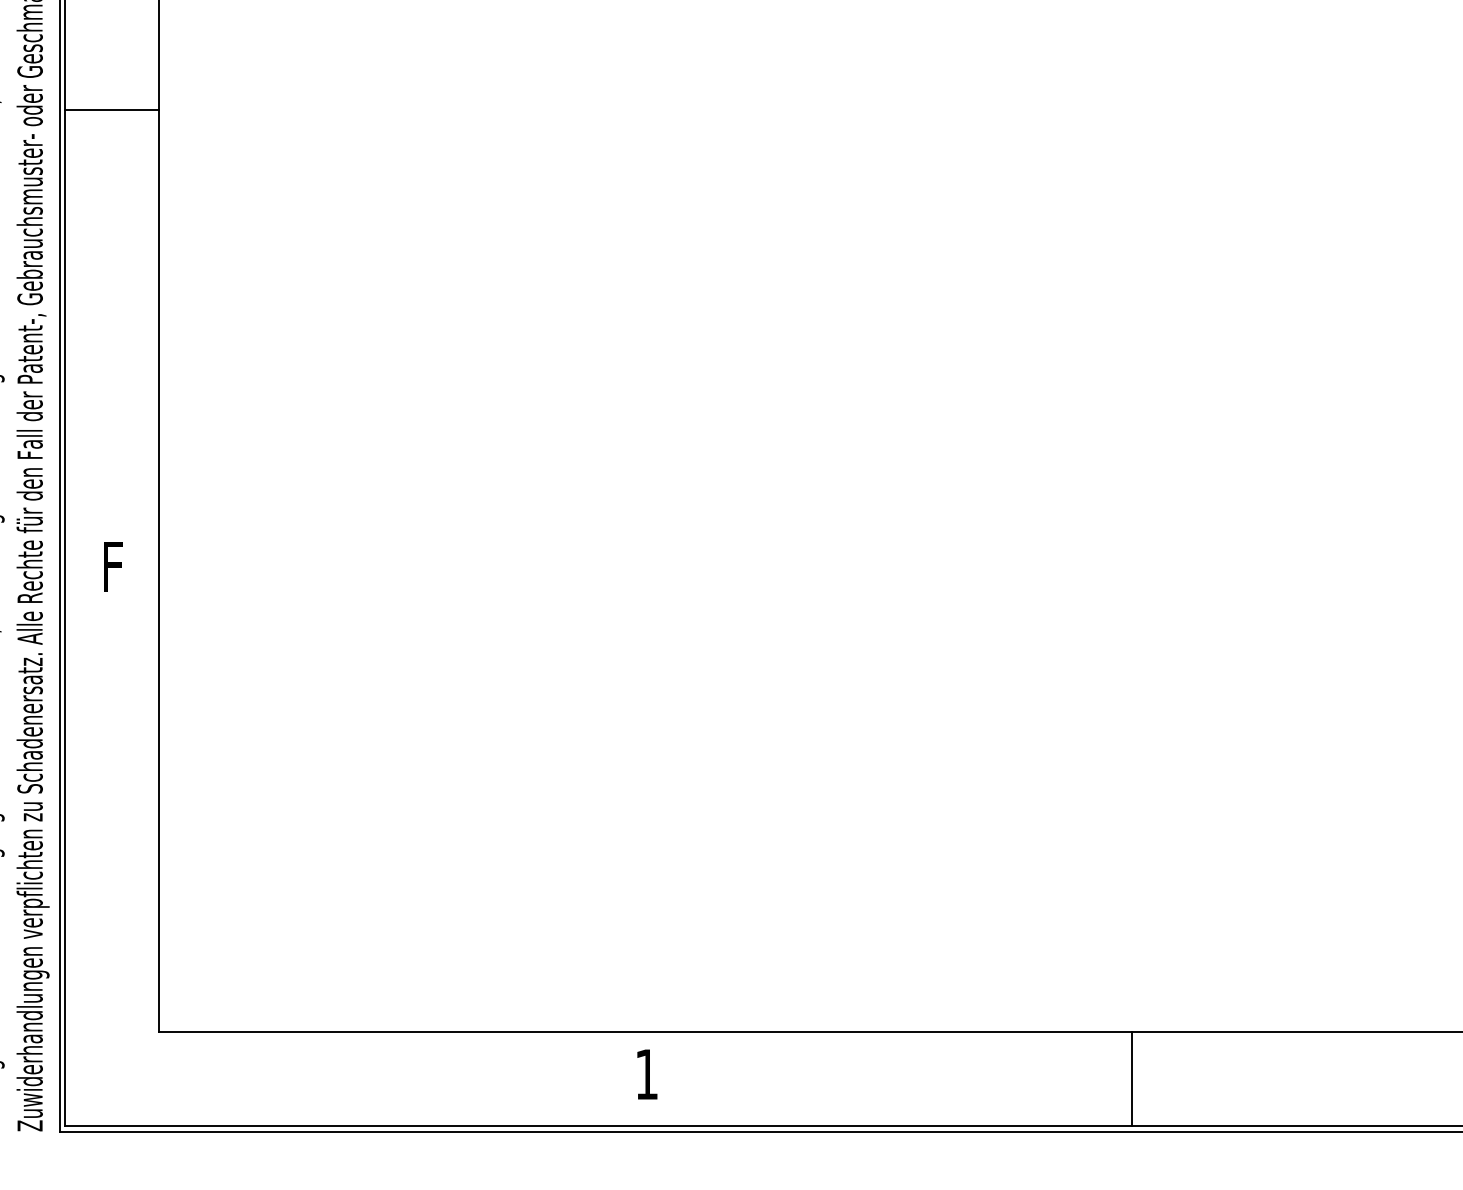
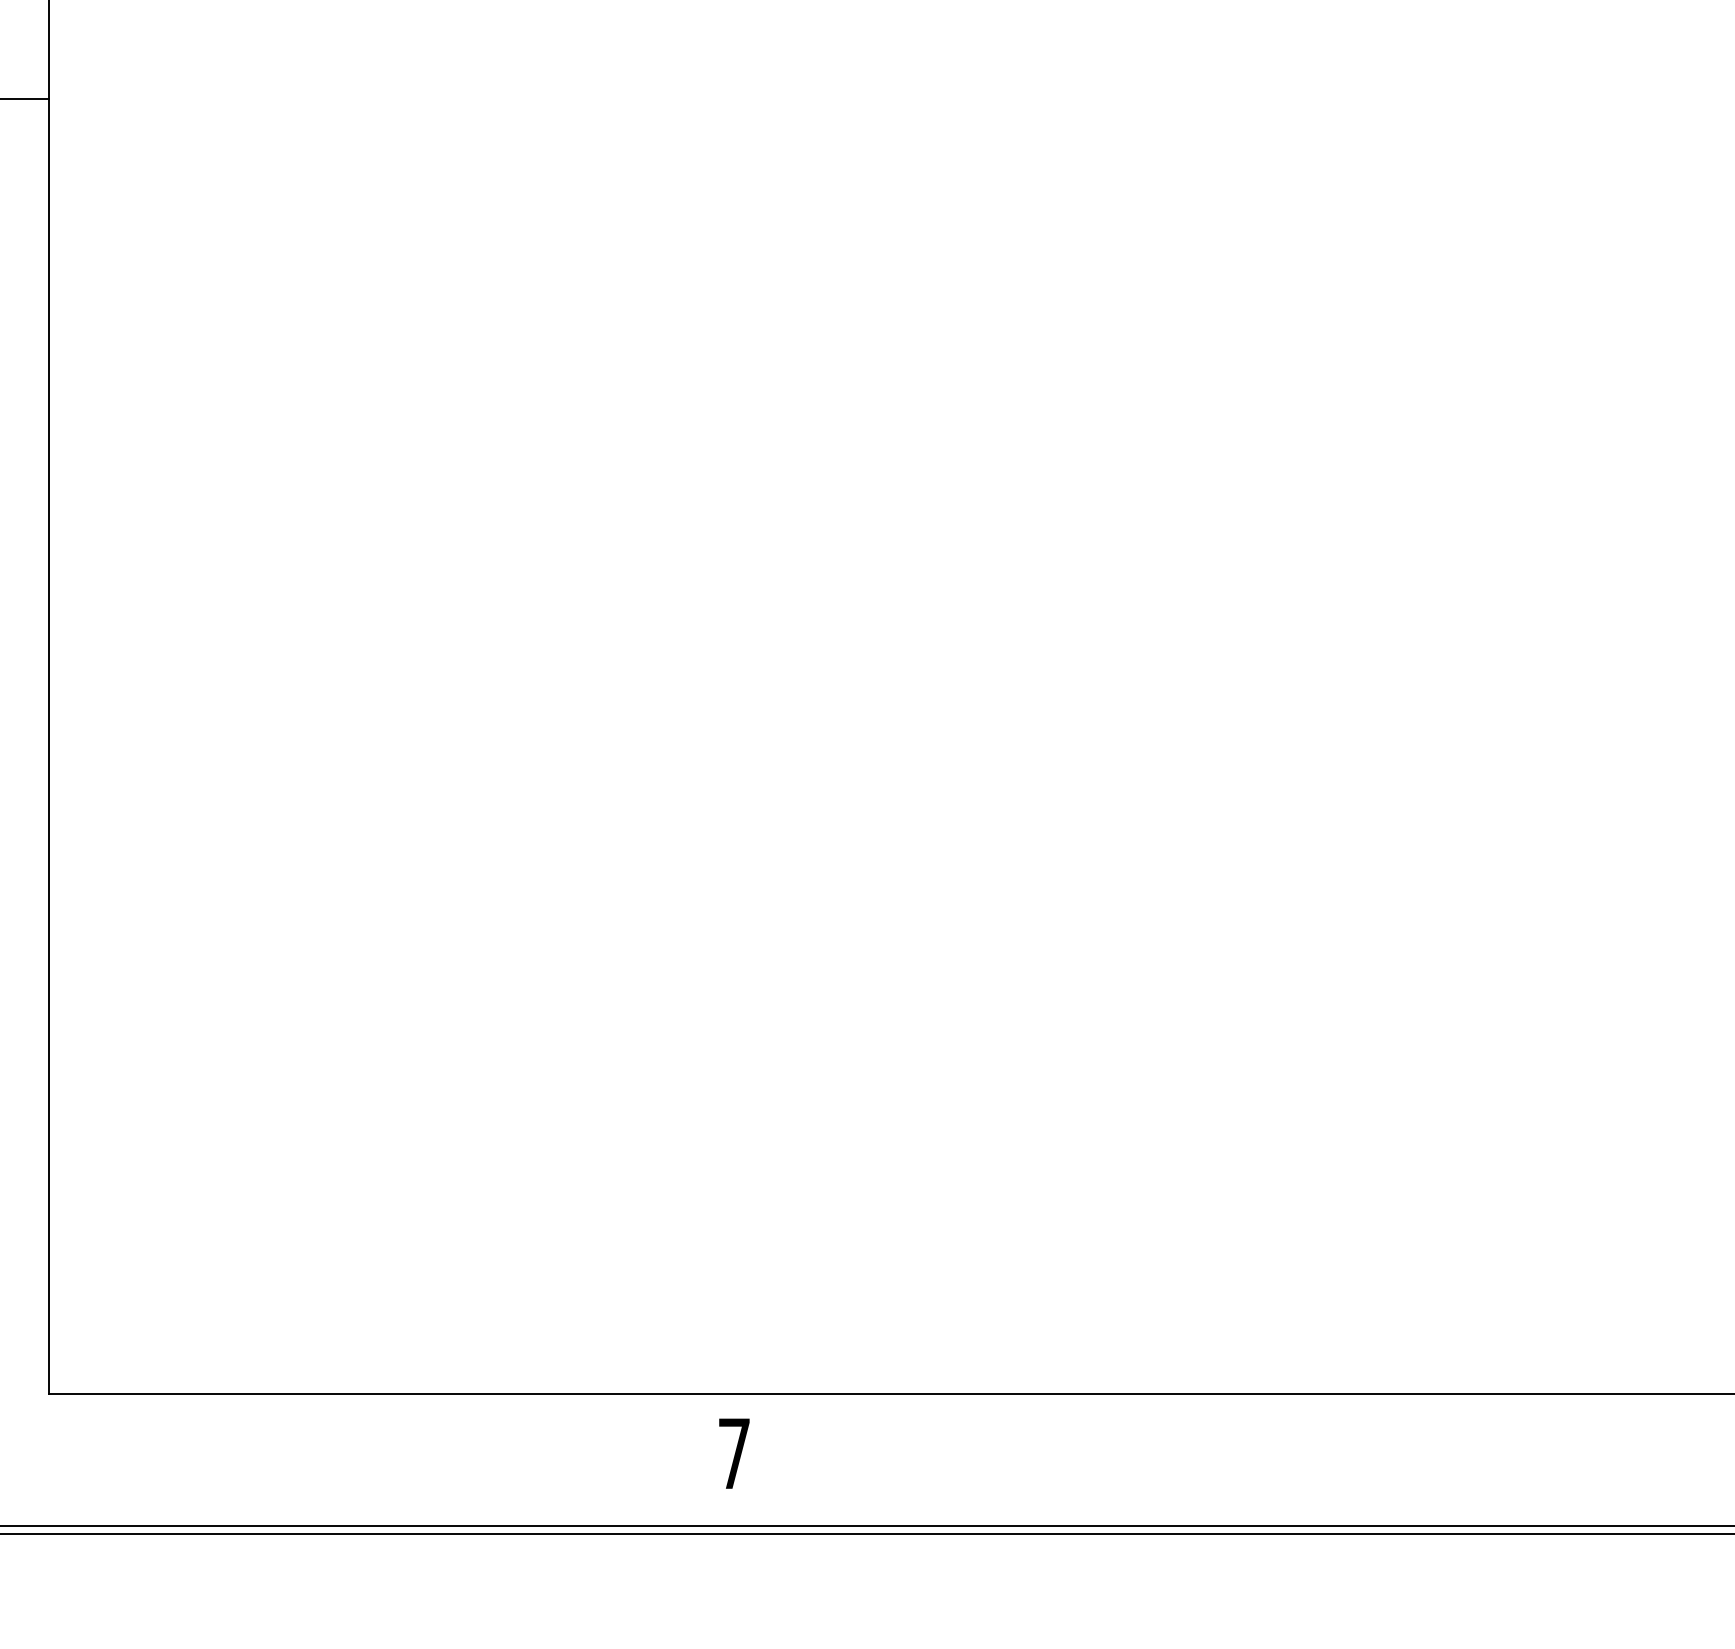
text: (646, 1074) -> (733, 1453), 1 -> 7
line: (1132, 1078) -> (1416, 1459), removed

